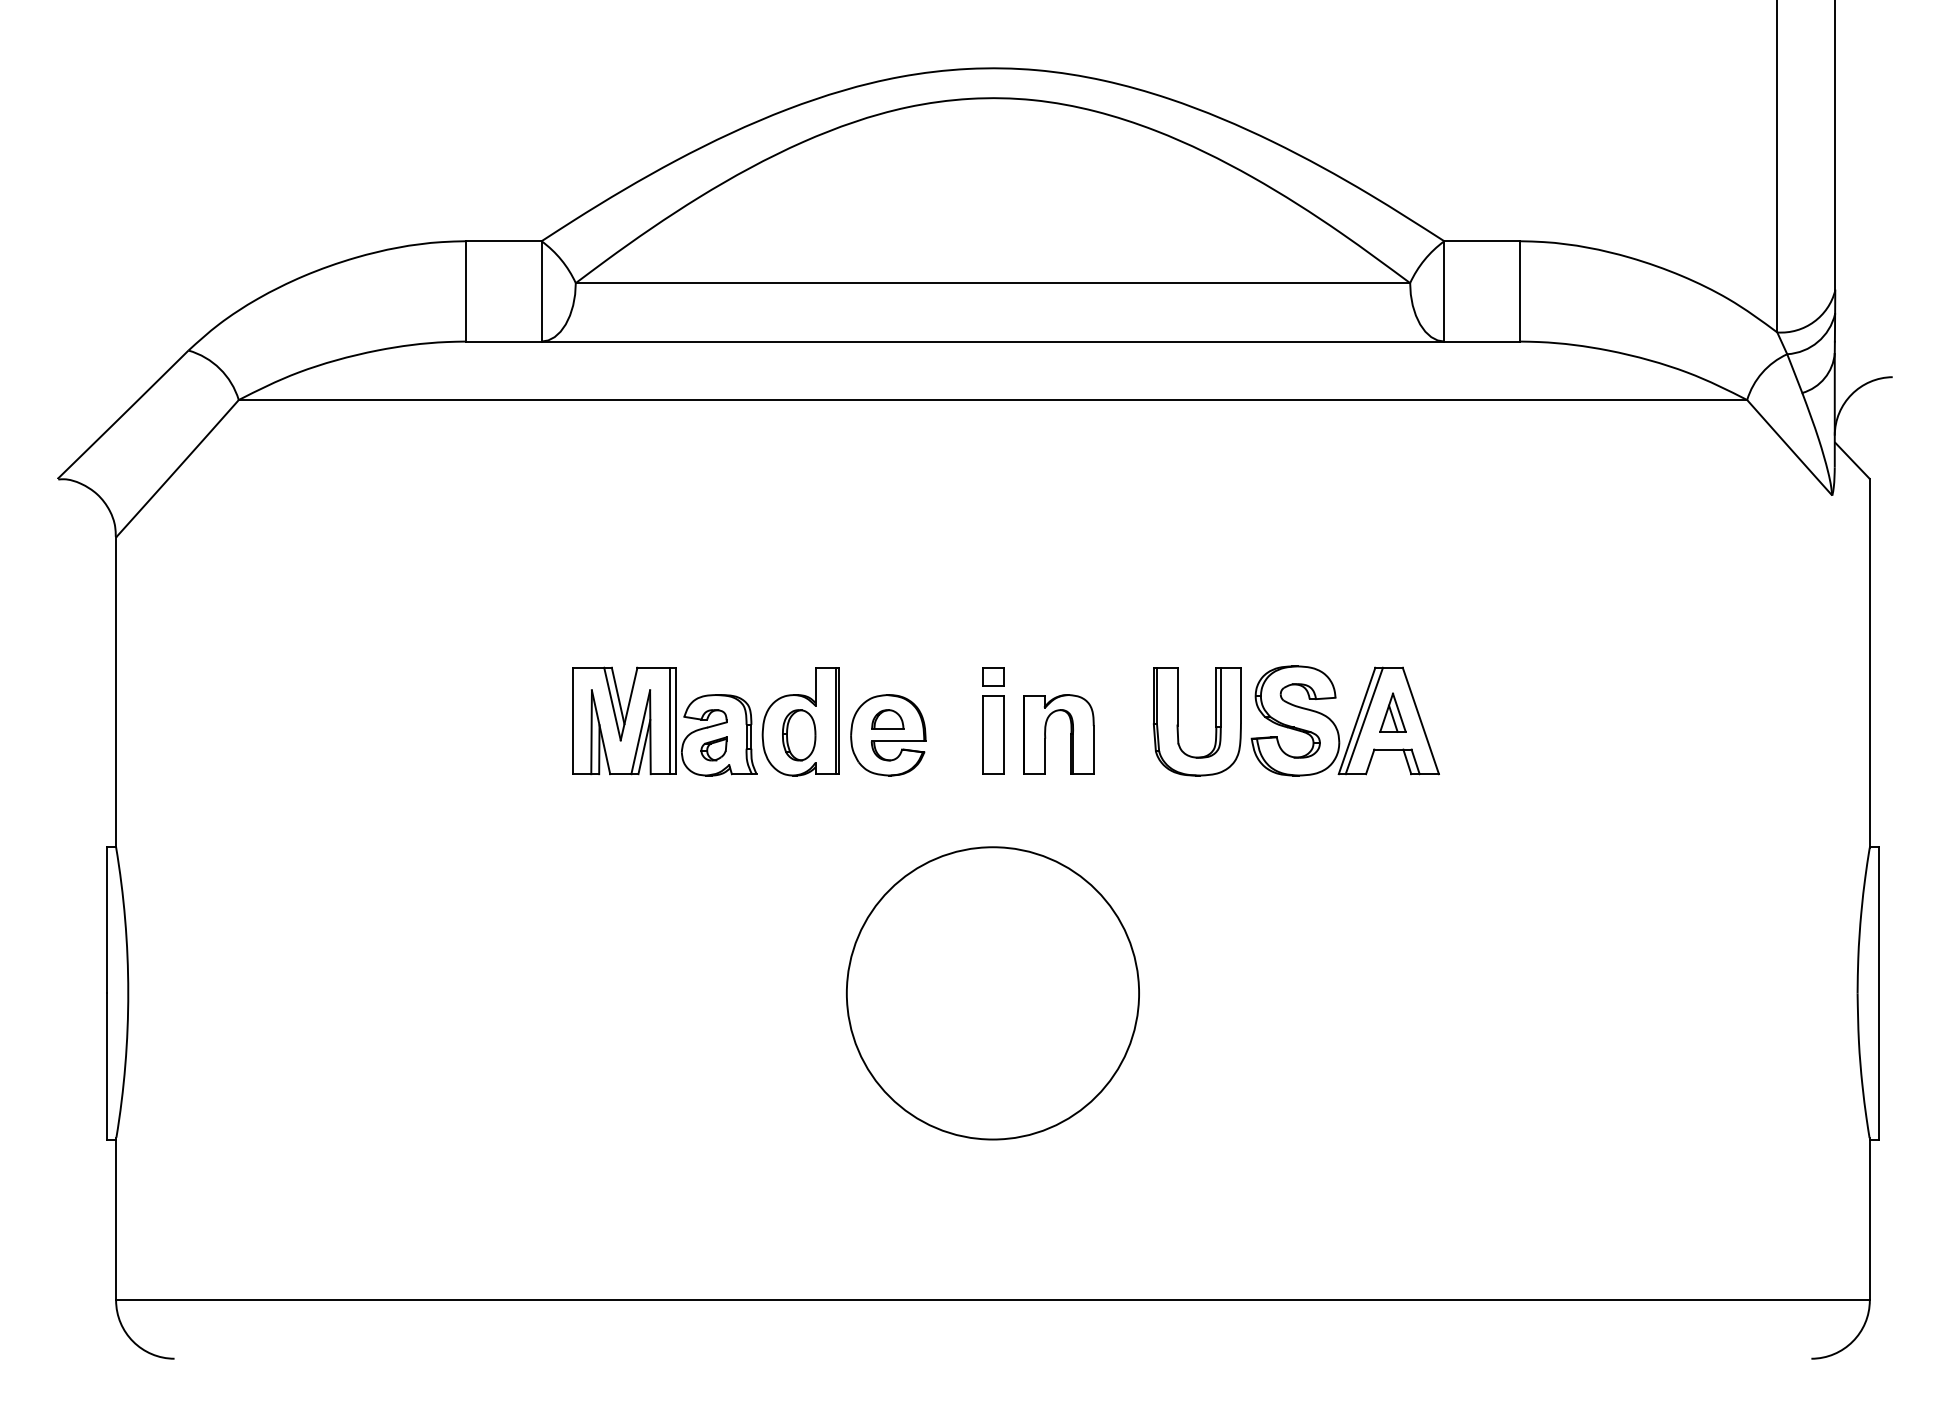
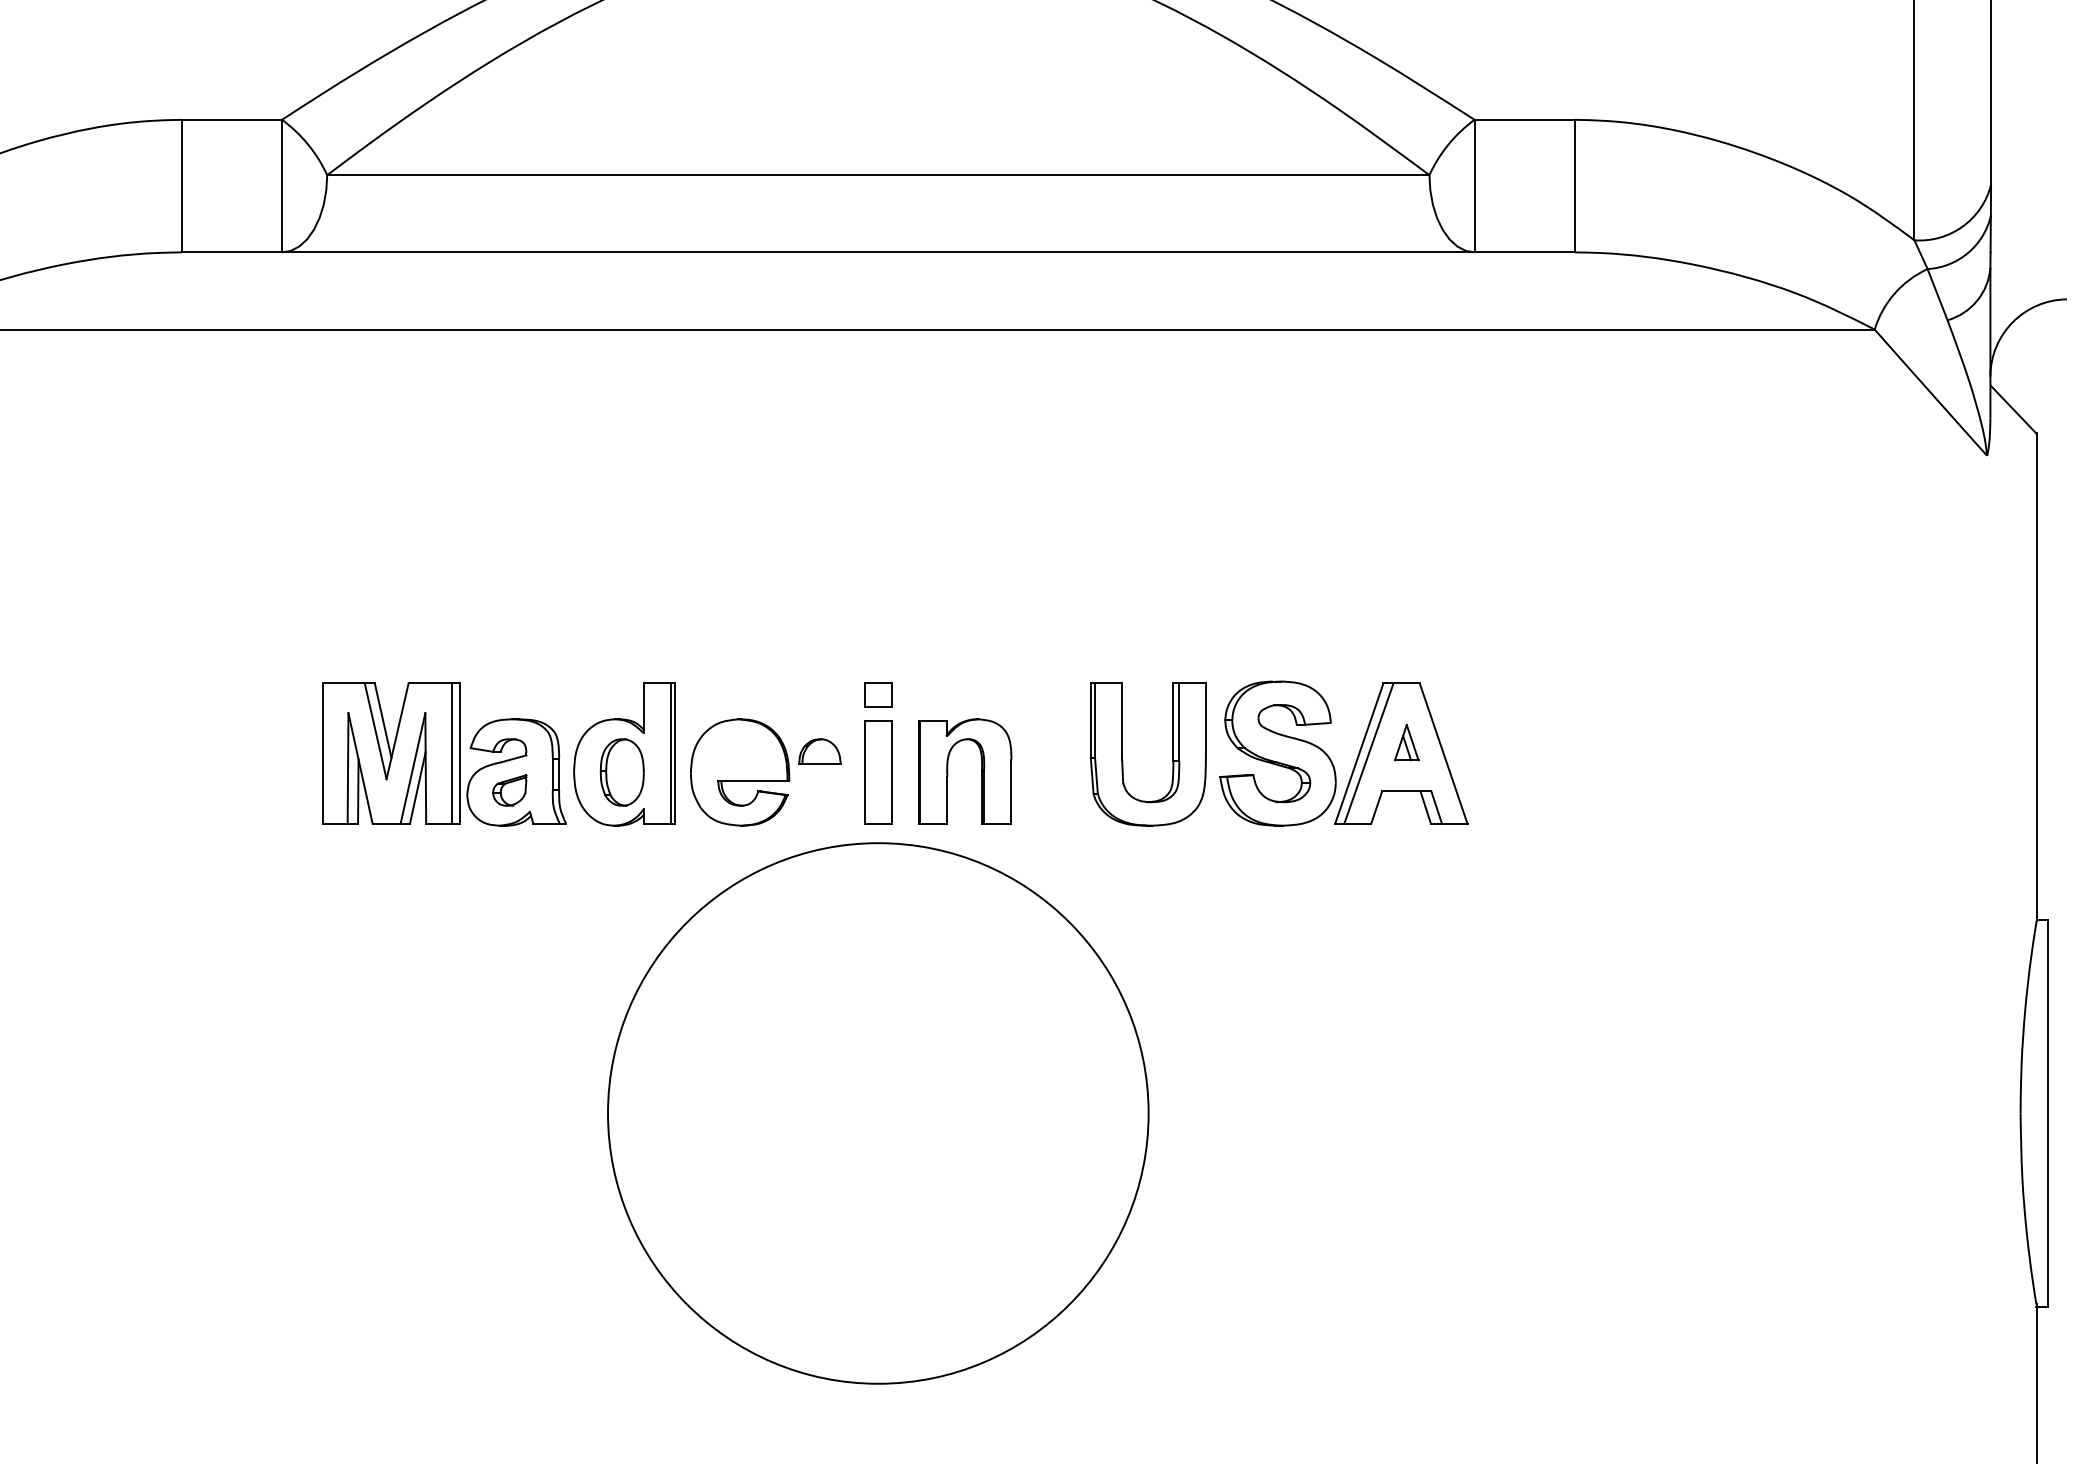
part: (1392, 712) -> (1406, 742), size x0.7
part: (887, 719) -> (819, 751), moved
circle: (992, 993) -> (877, 1113), size x1.4

